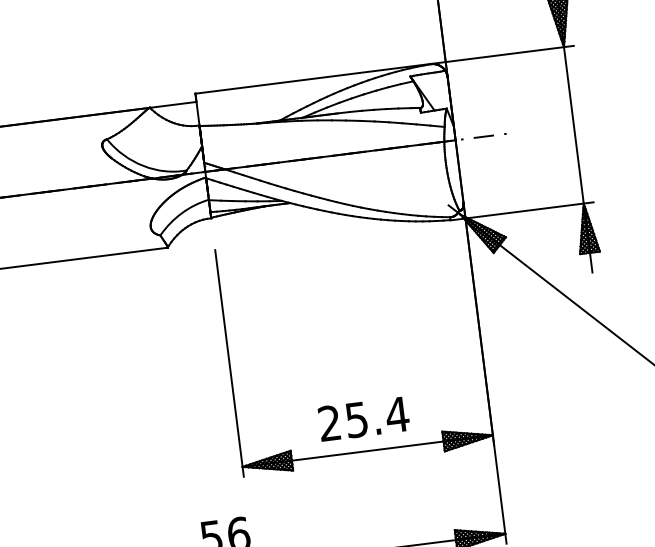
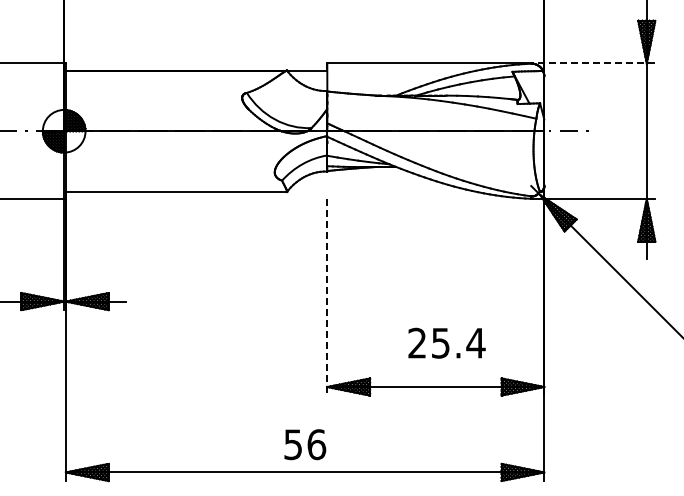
line: (501, 55) -> (592, 63), solid -> dashed
line: (229, 363) -> (327, 297), solid -> dashed
text: (363, 418) -> (446, 342), moved

